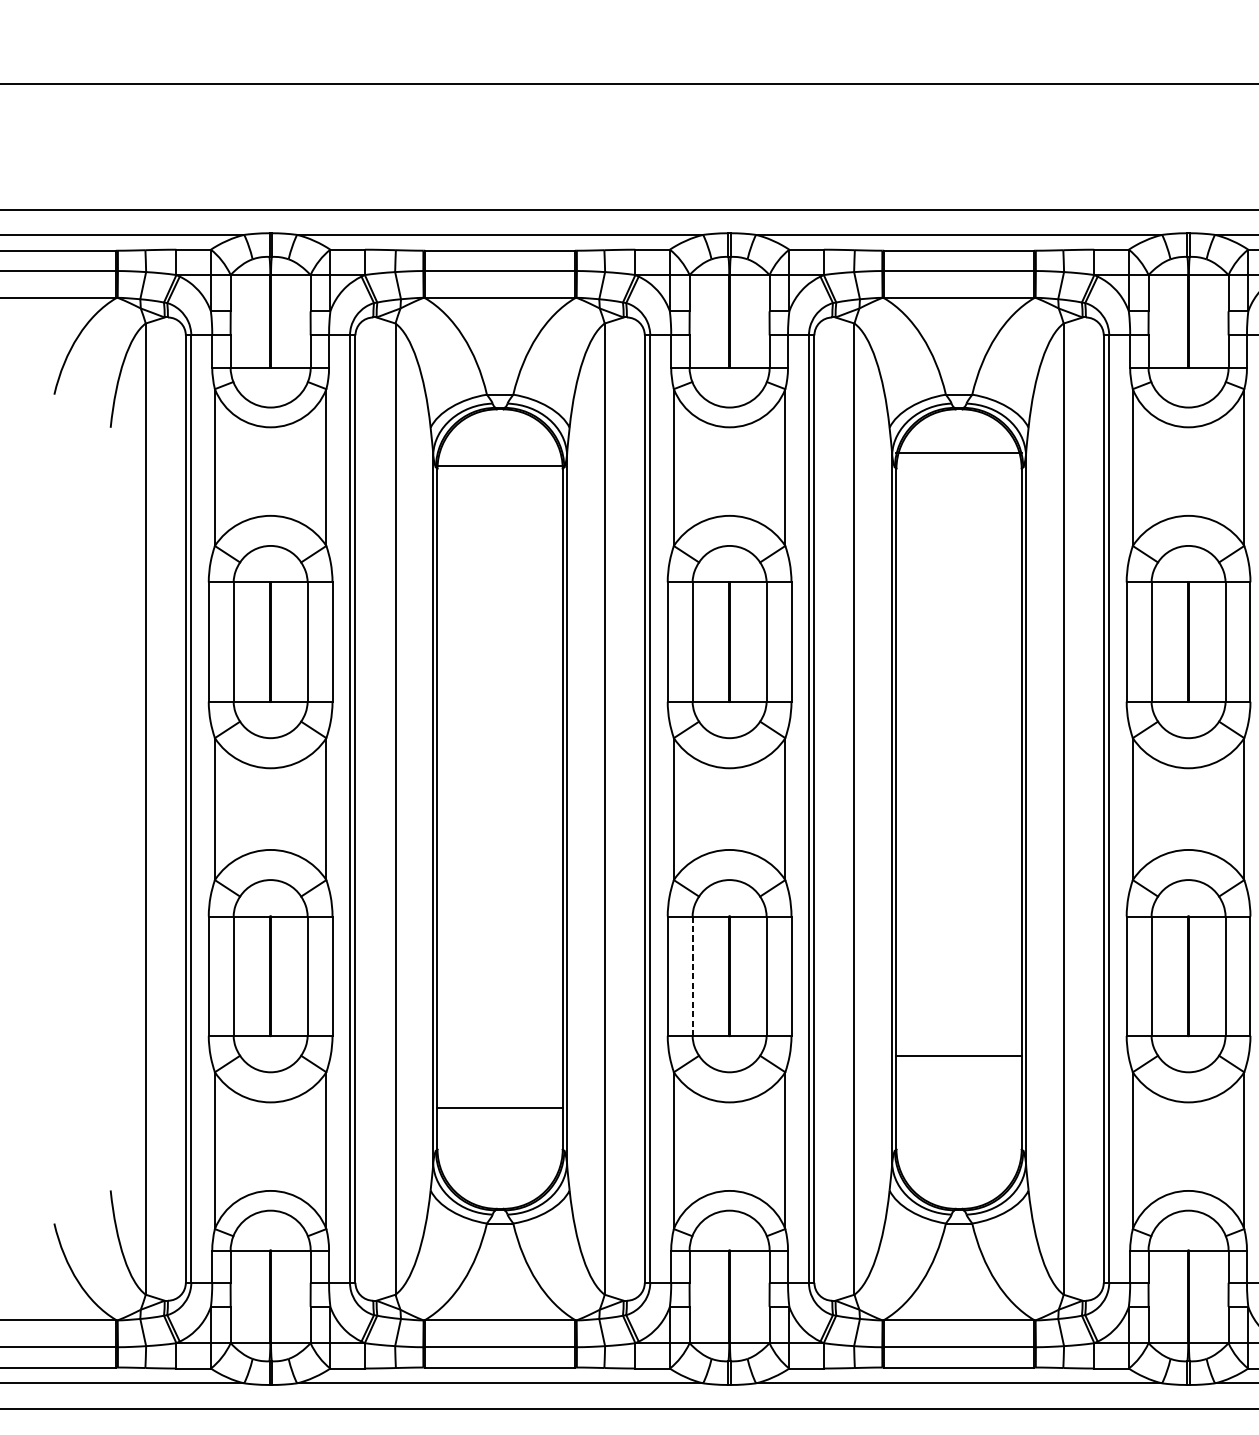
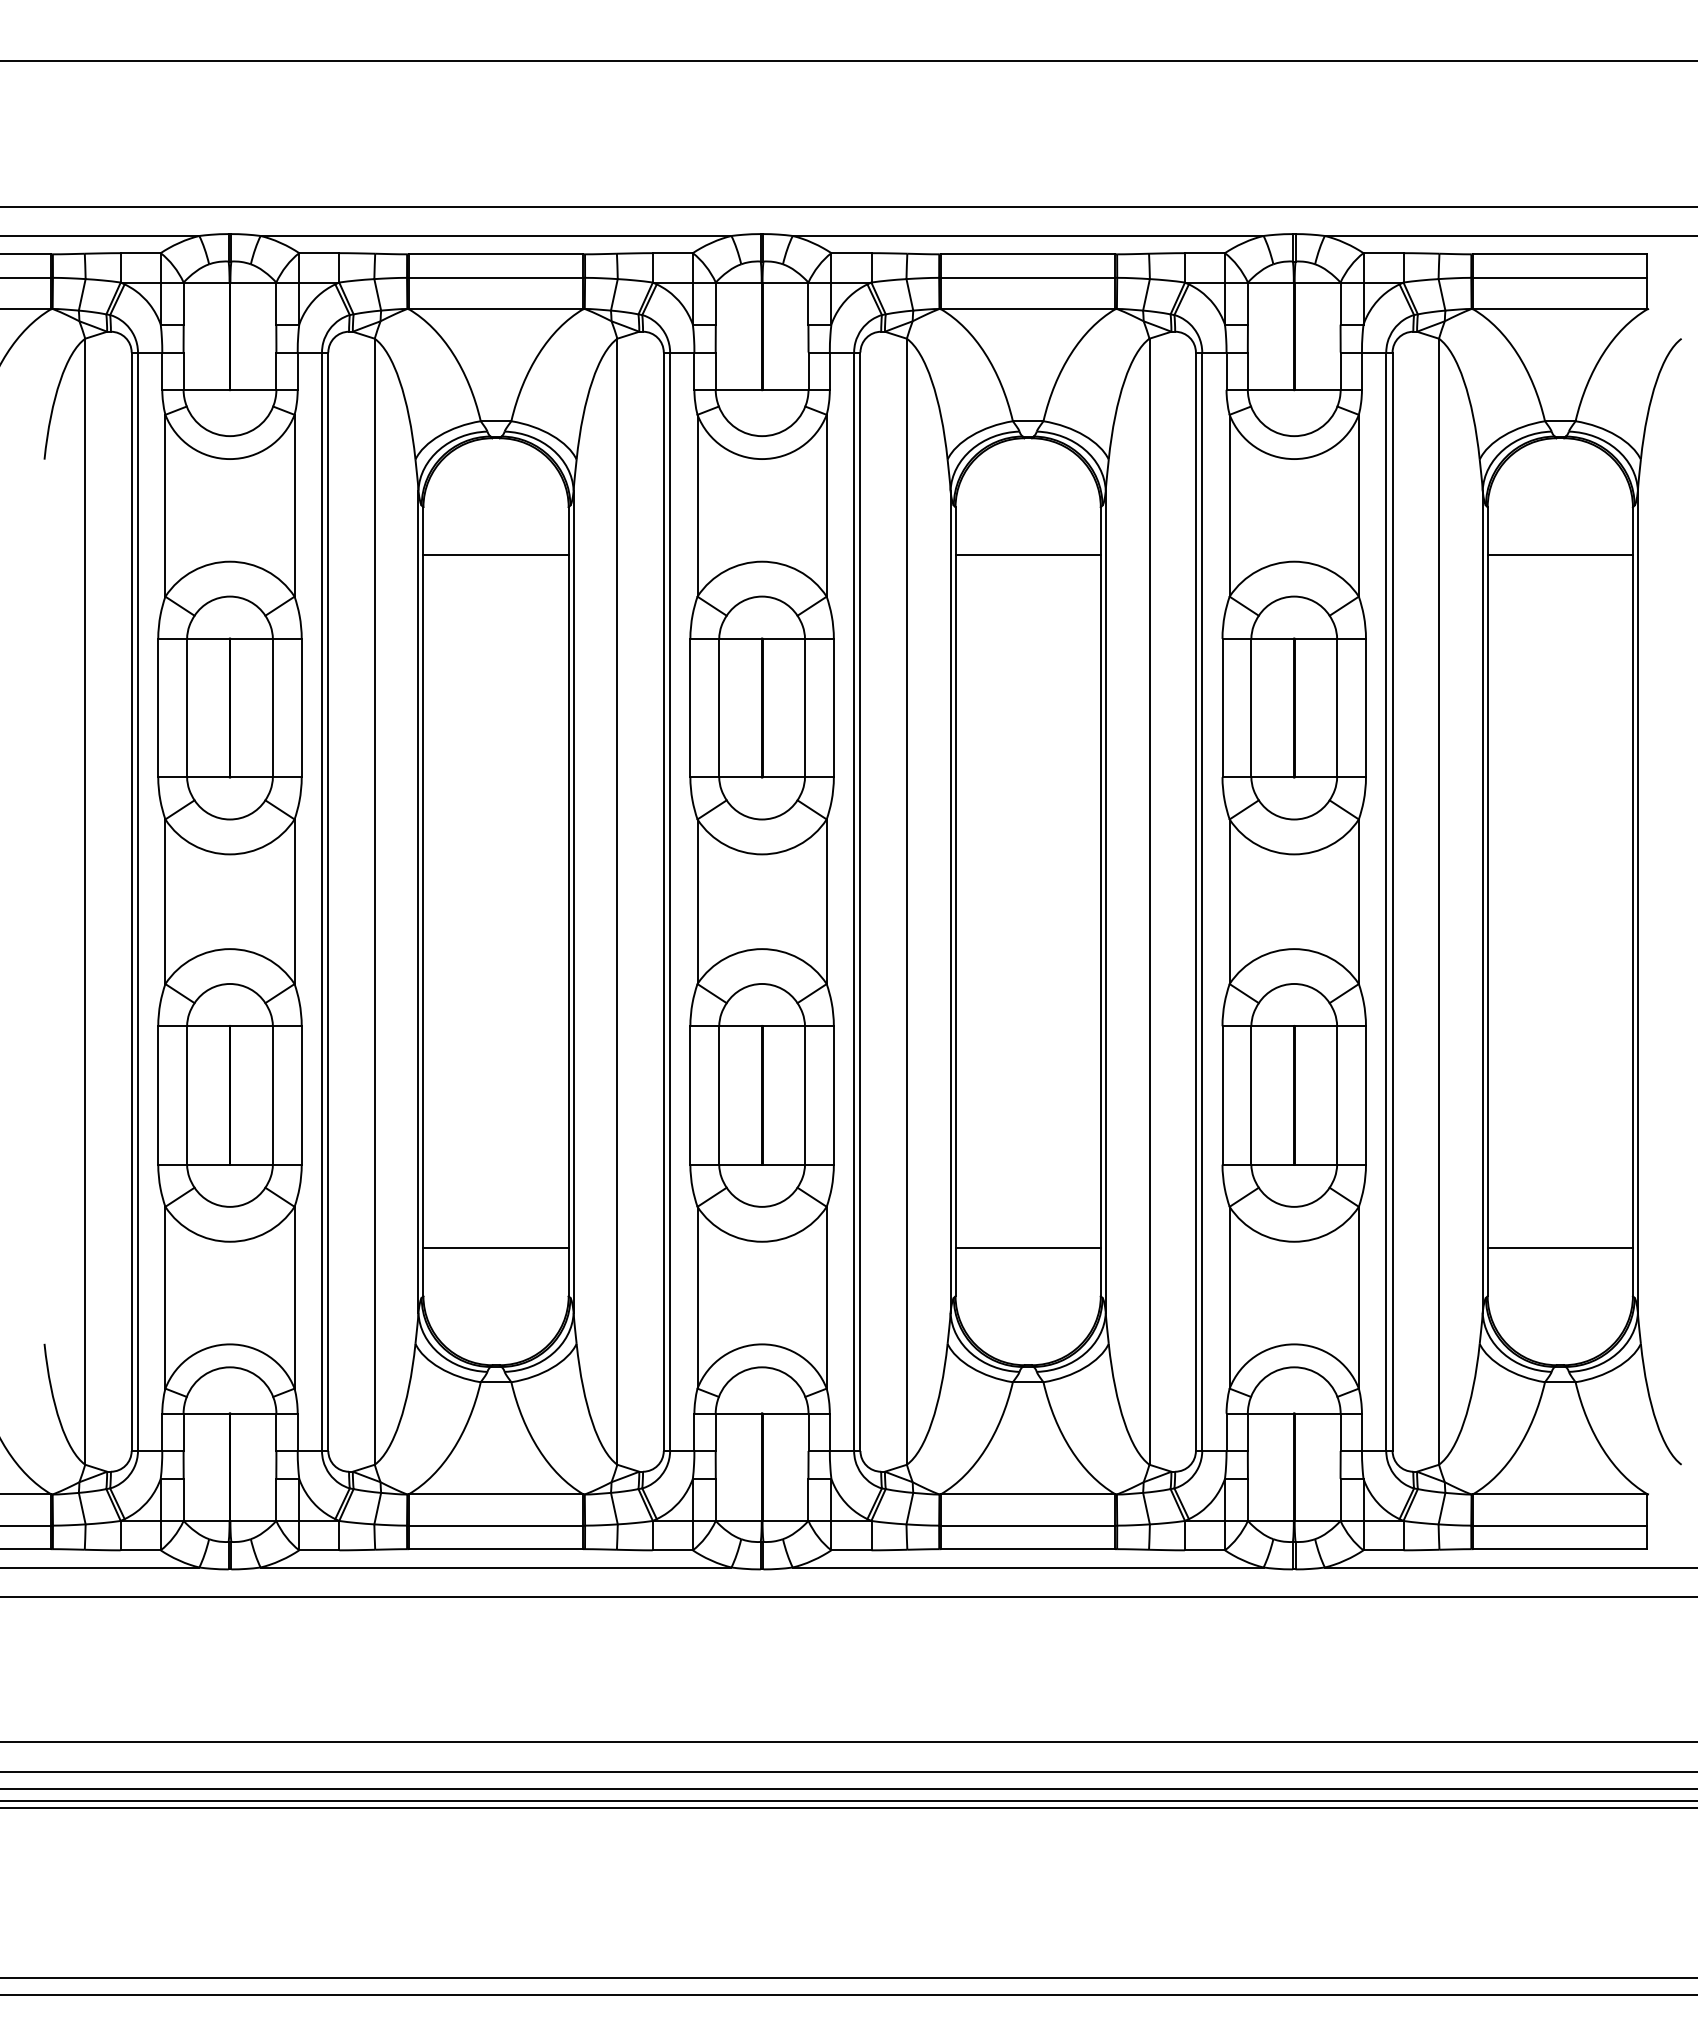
line: (958, 452) -> (1027, 555), moved
line: (499, 466) -> (495, 555), moved
line: (692, 976) -> (719, 1095), dashed -> solid
line: (958, 1056) -> (1027, 1248), moved

